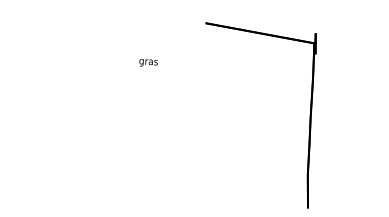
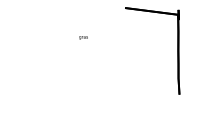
text: (148, 62) -> (83, 37), moved

